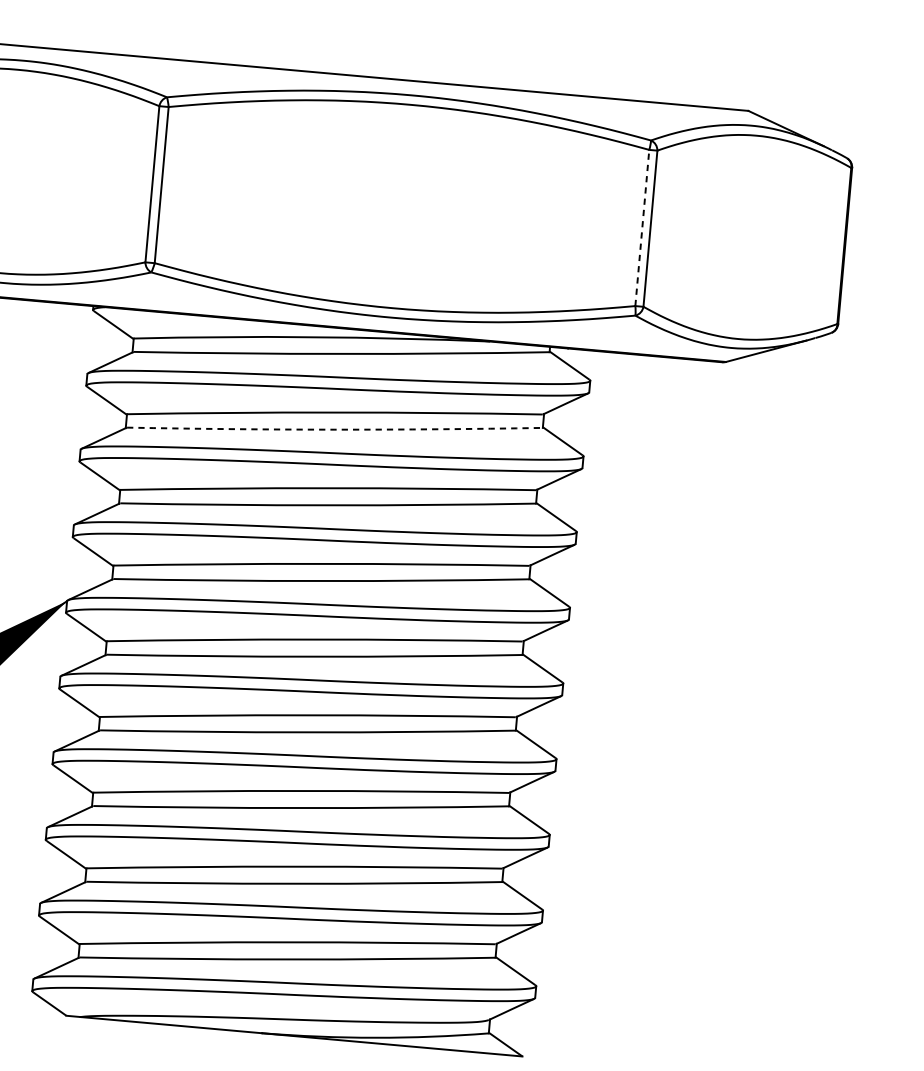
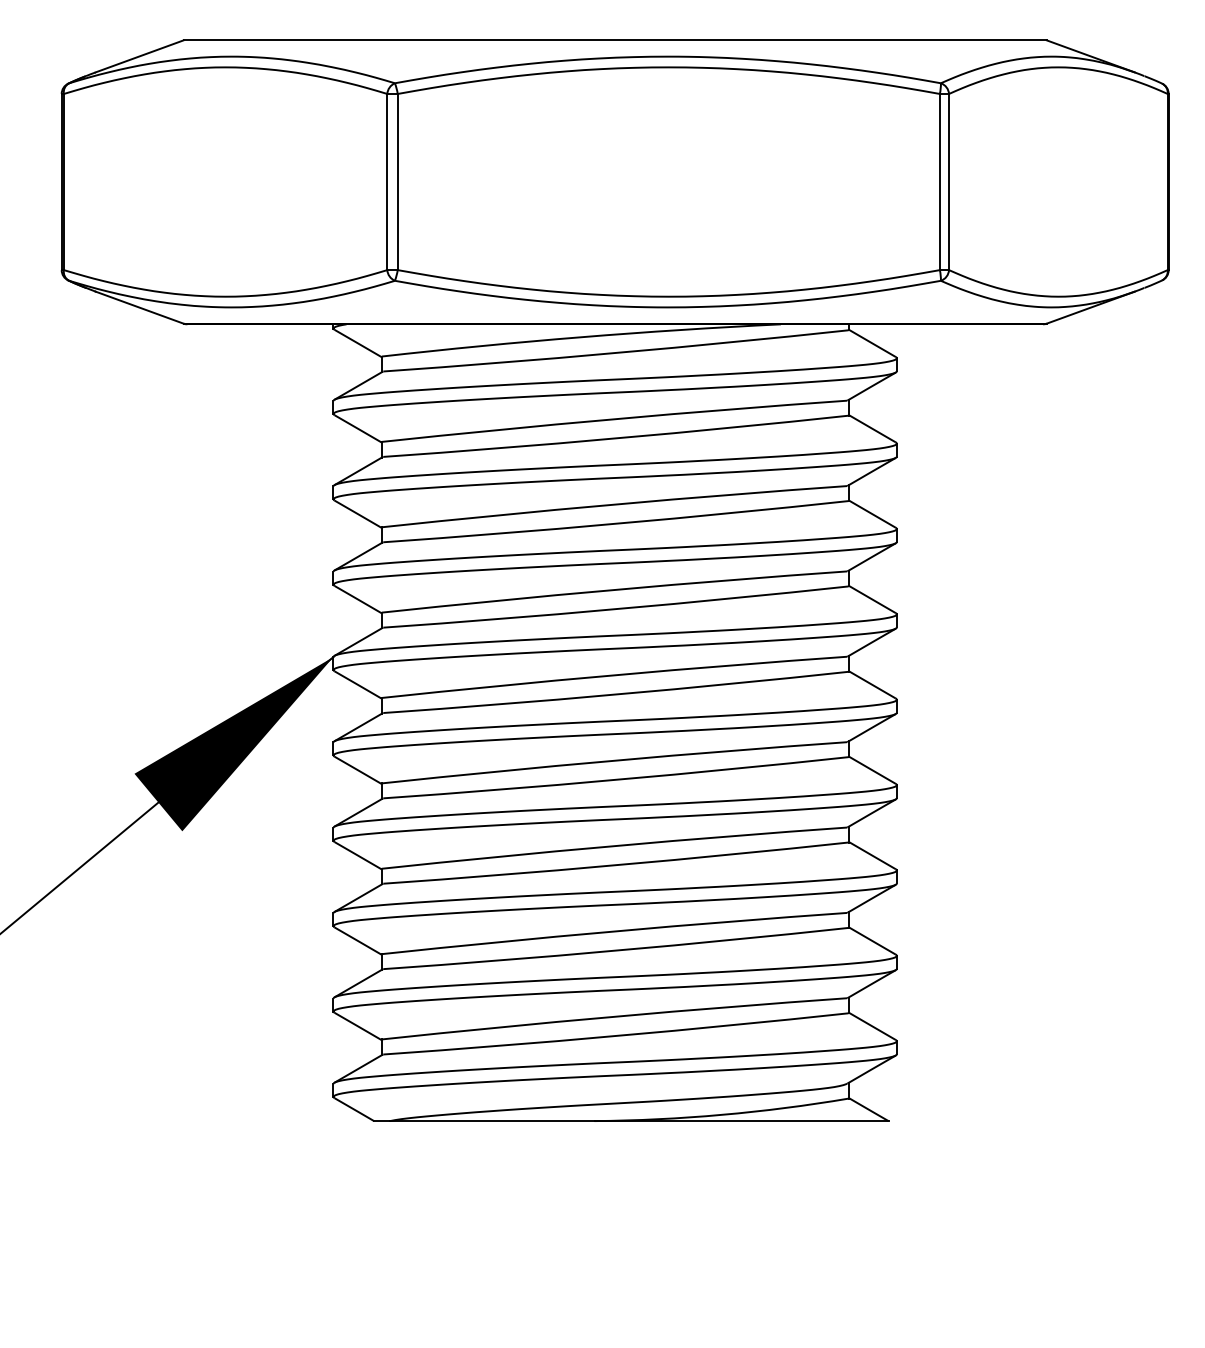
line: (642, 227) -> (939, 181), dashed -> solid
arc: (335, 429) -> (616, 438), dashed -> solid

